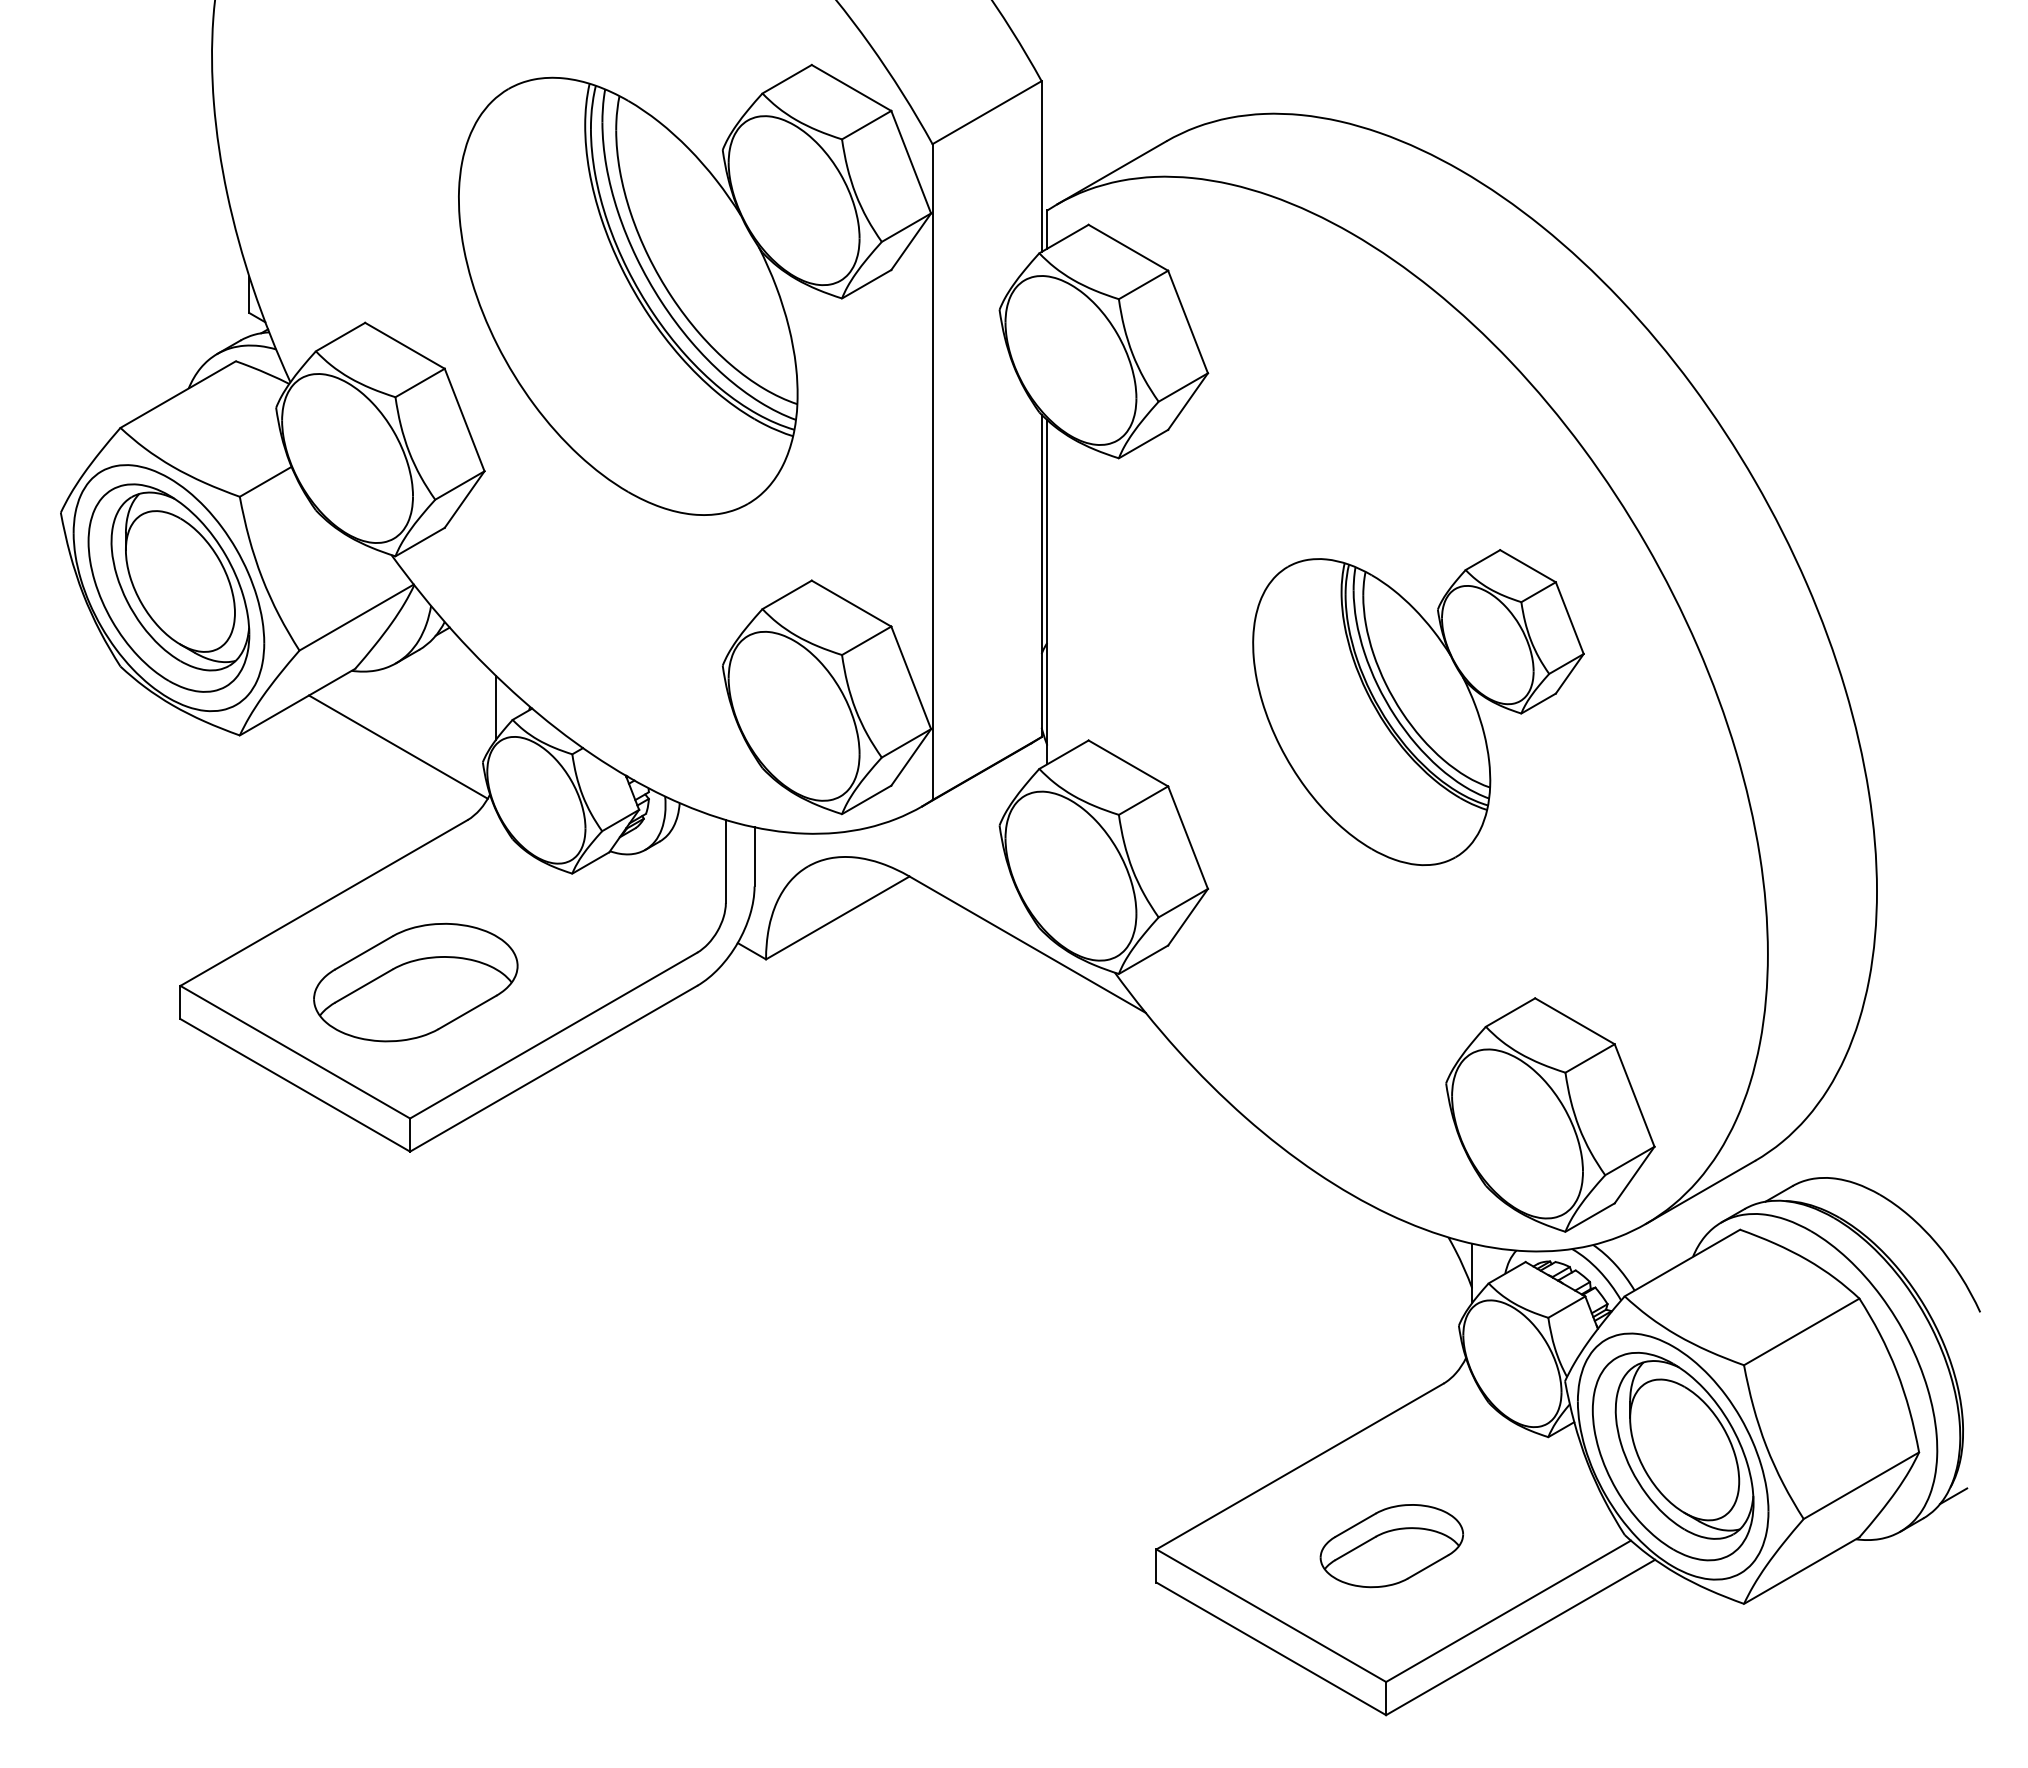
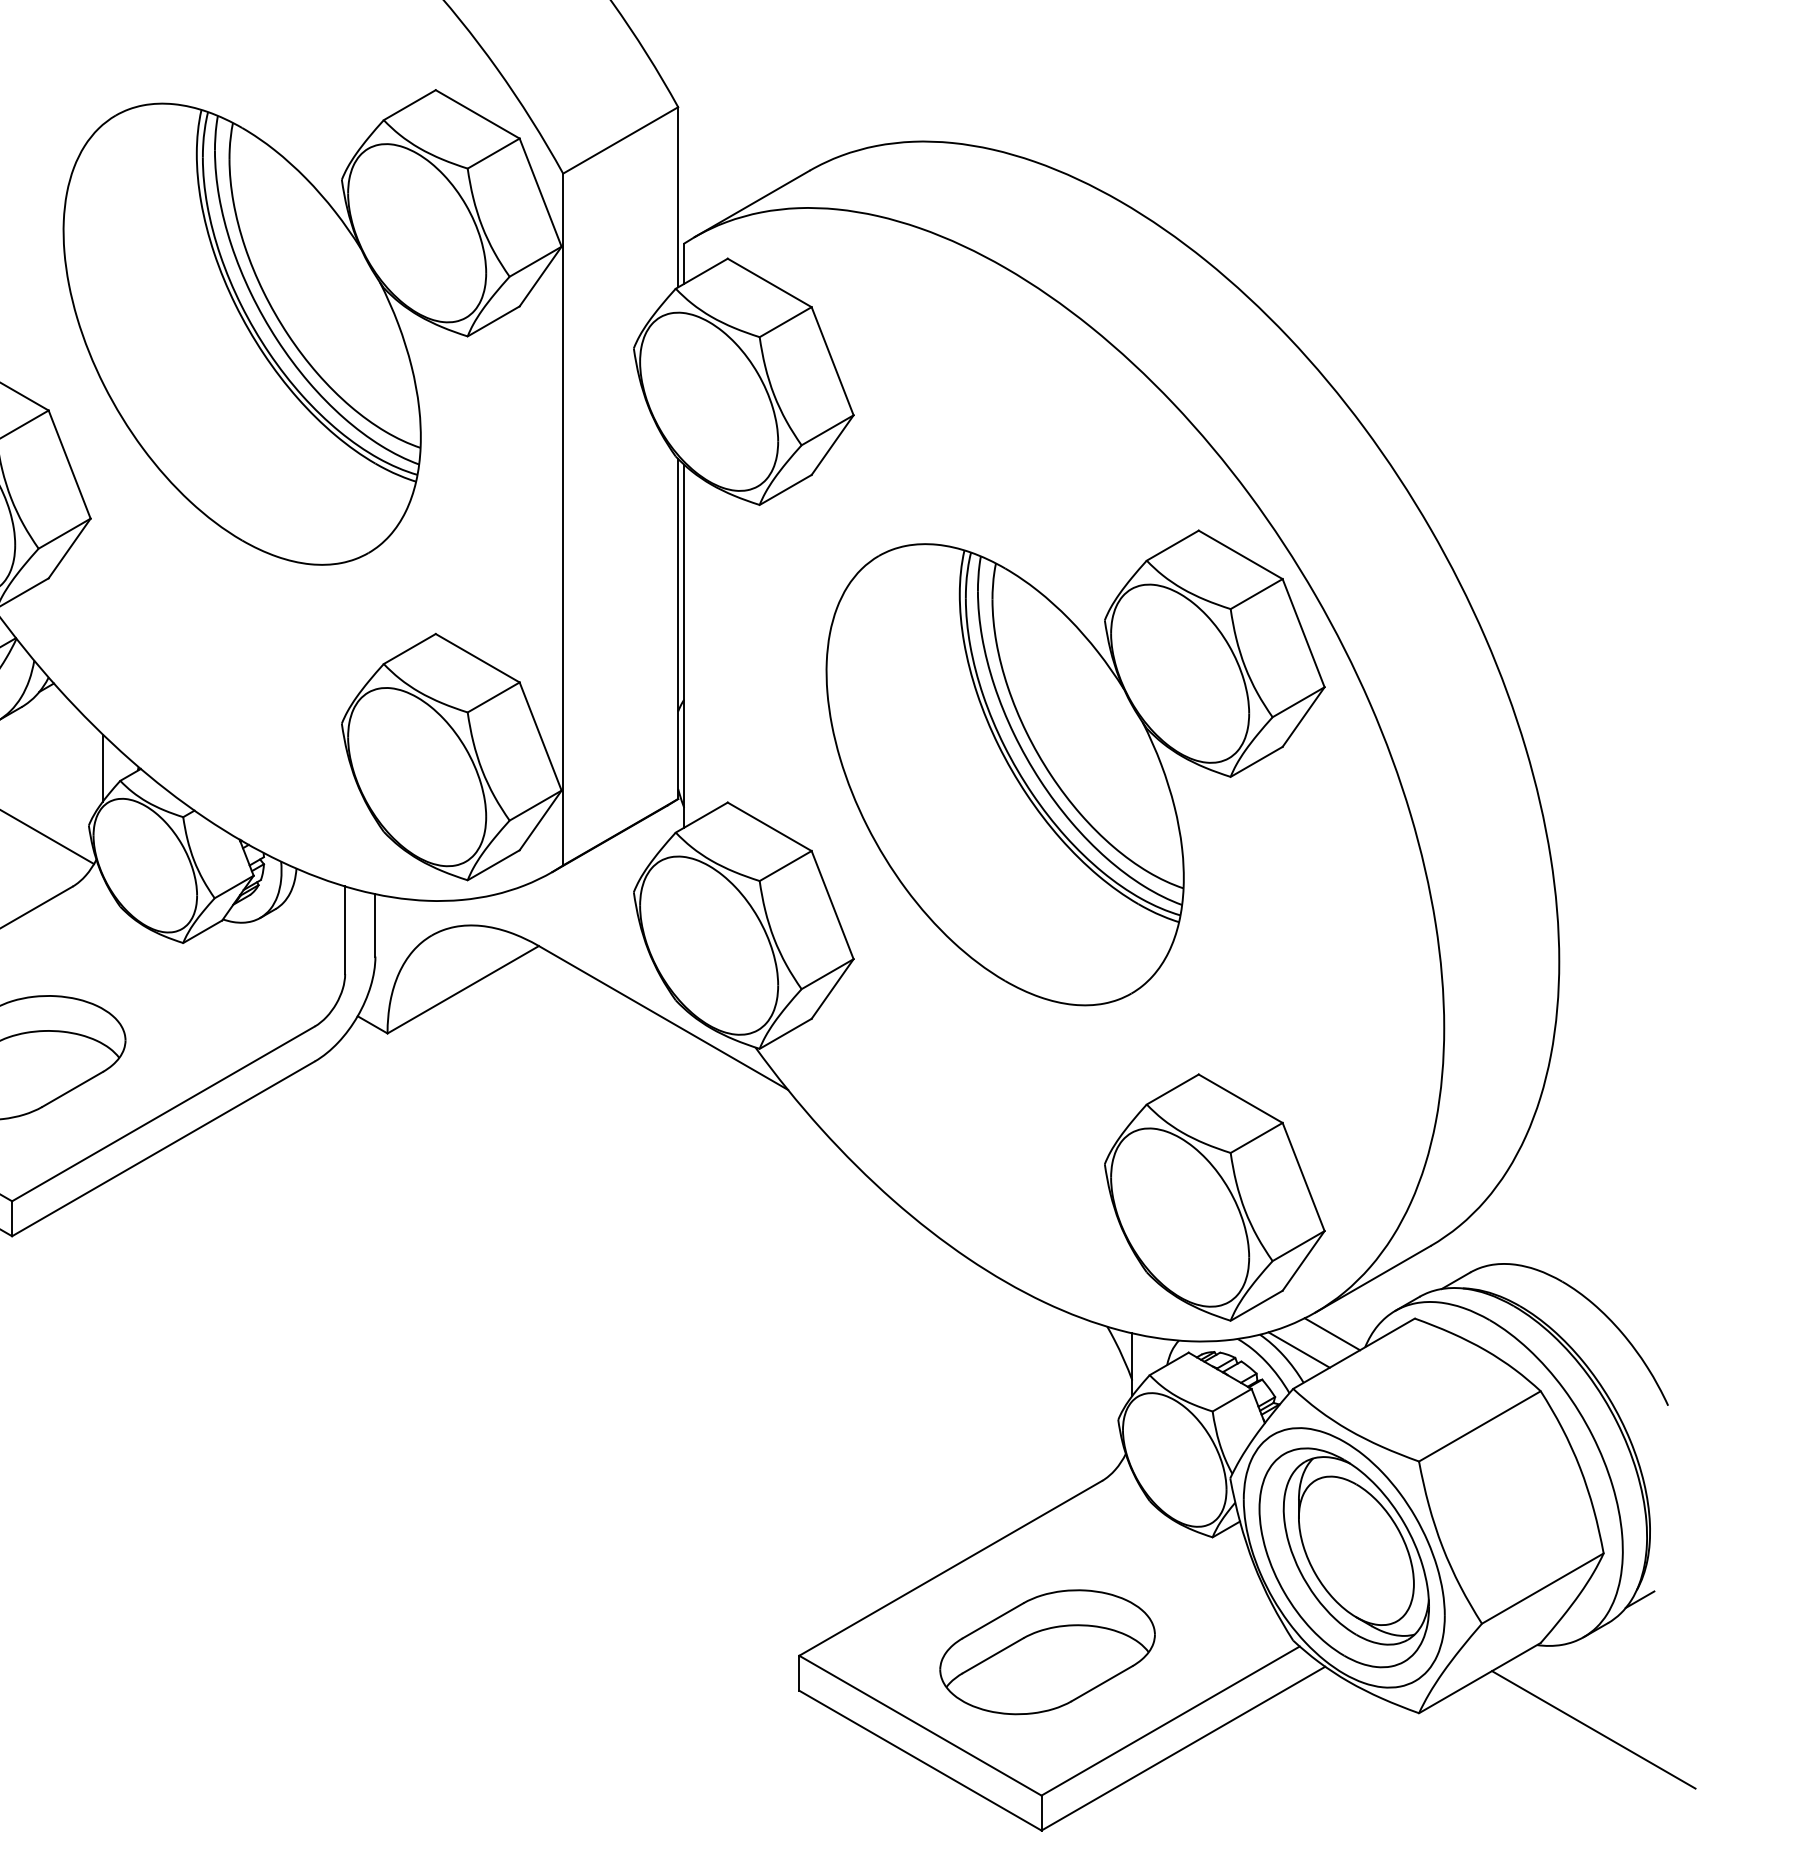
part: (1418, 707) -> (1075, 767), size x1.43
line: (1661, 1244) -> (1331, 1334), added
line: (1630, 1259) -> (1299, 1349), added
part: (1391, 1545) -> (1047, 1651), size x1.43
line: (1909, 1619) -> (1593, 1729), added

